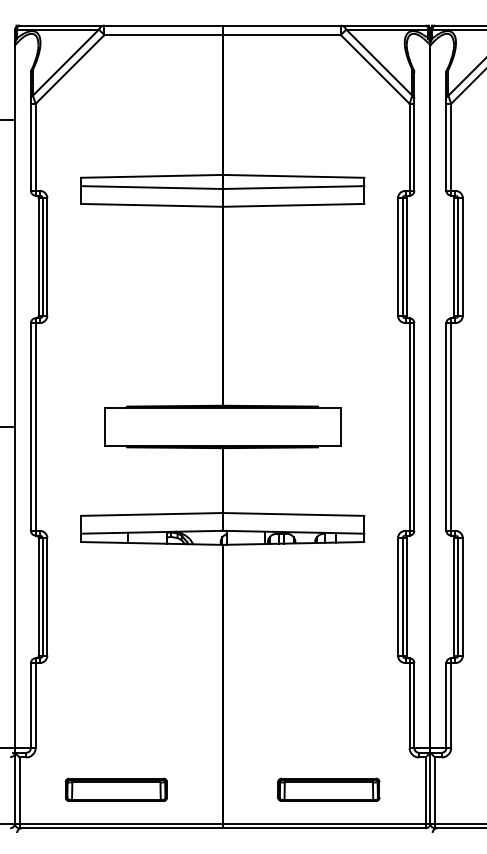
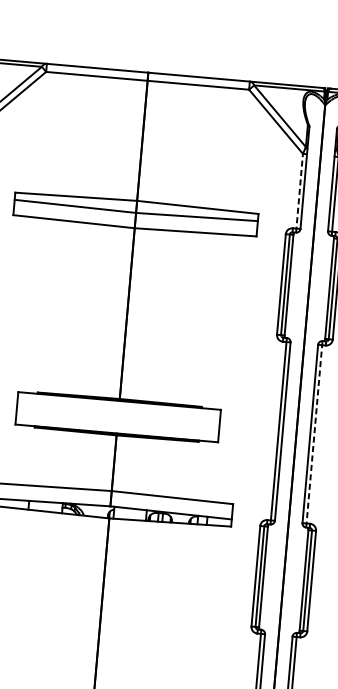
line: (409, 149) -> (299, 193), solid -> dashed
line: (451, 426) -> (314, 433), solid -> dashed

